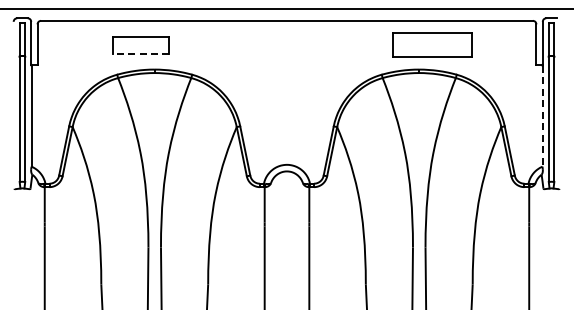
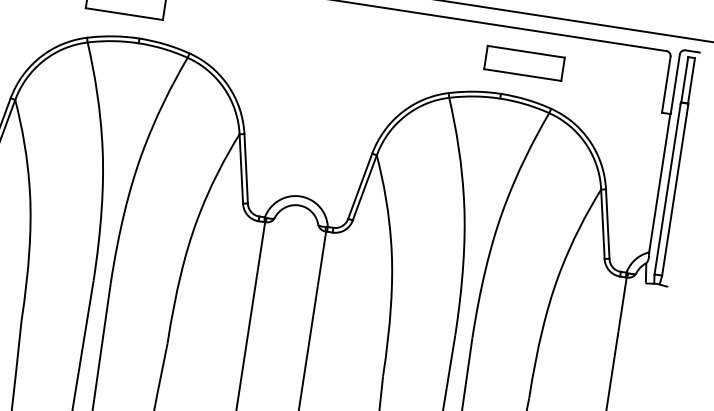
part: (432, 45) -> (524, 63), size x0.71
line: (140, 53) -> (123, 13), dashed -> solid
line: (542, 116) -> (659, 183), dashed -> solid

